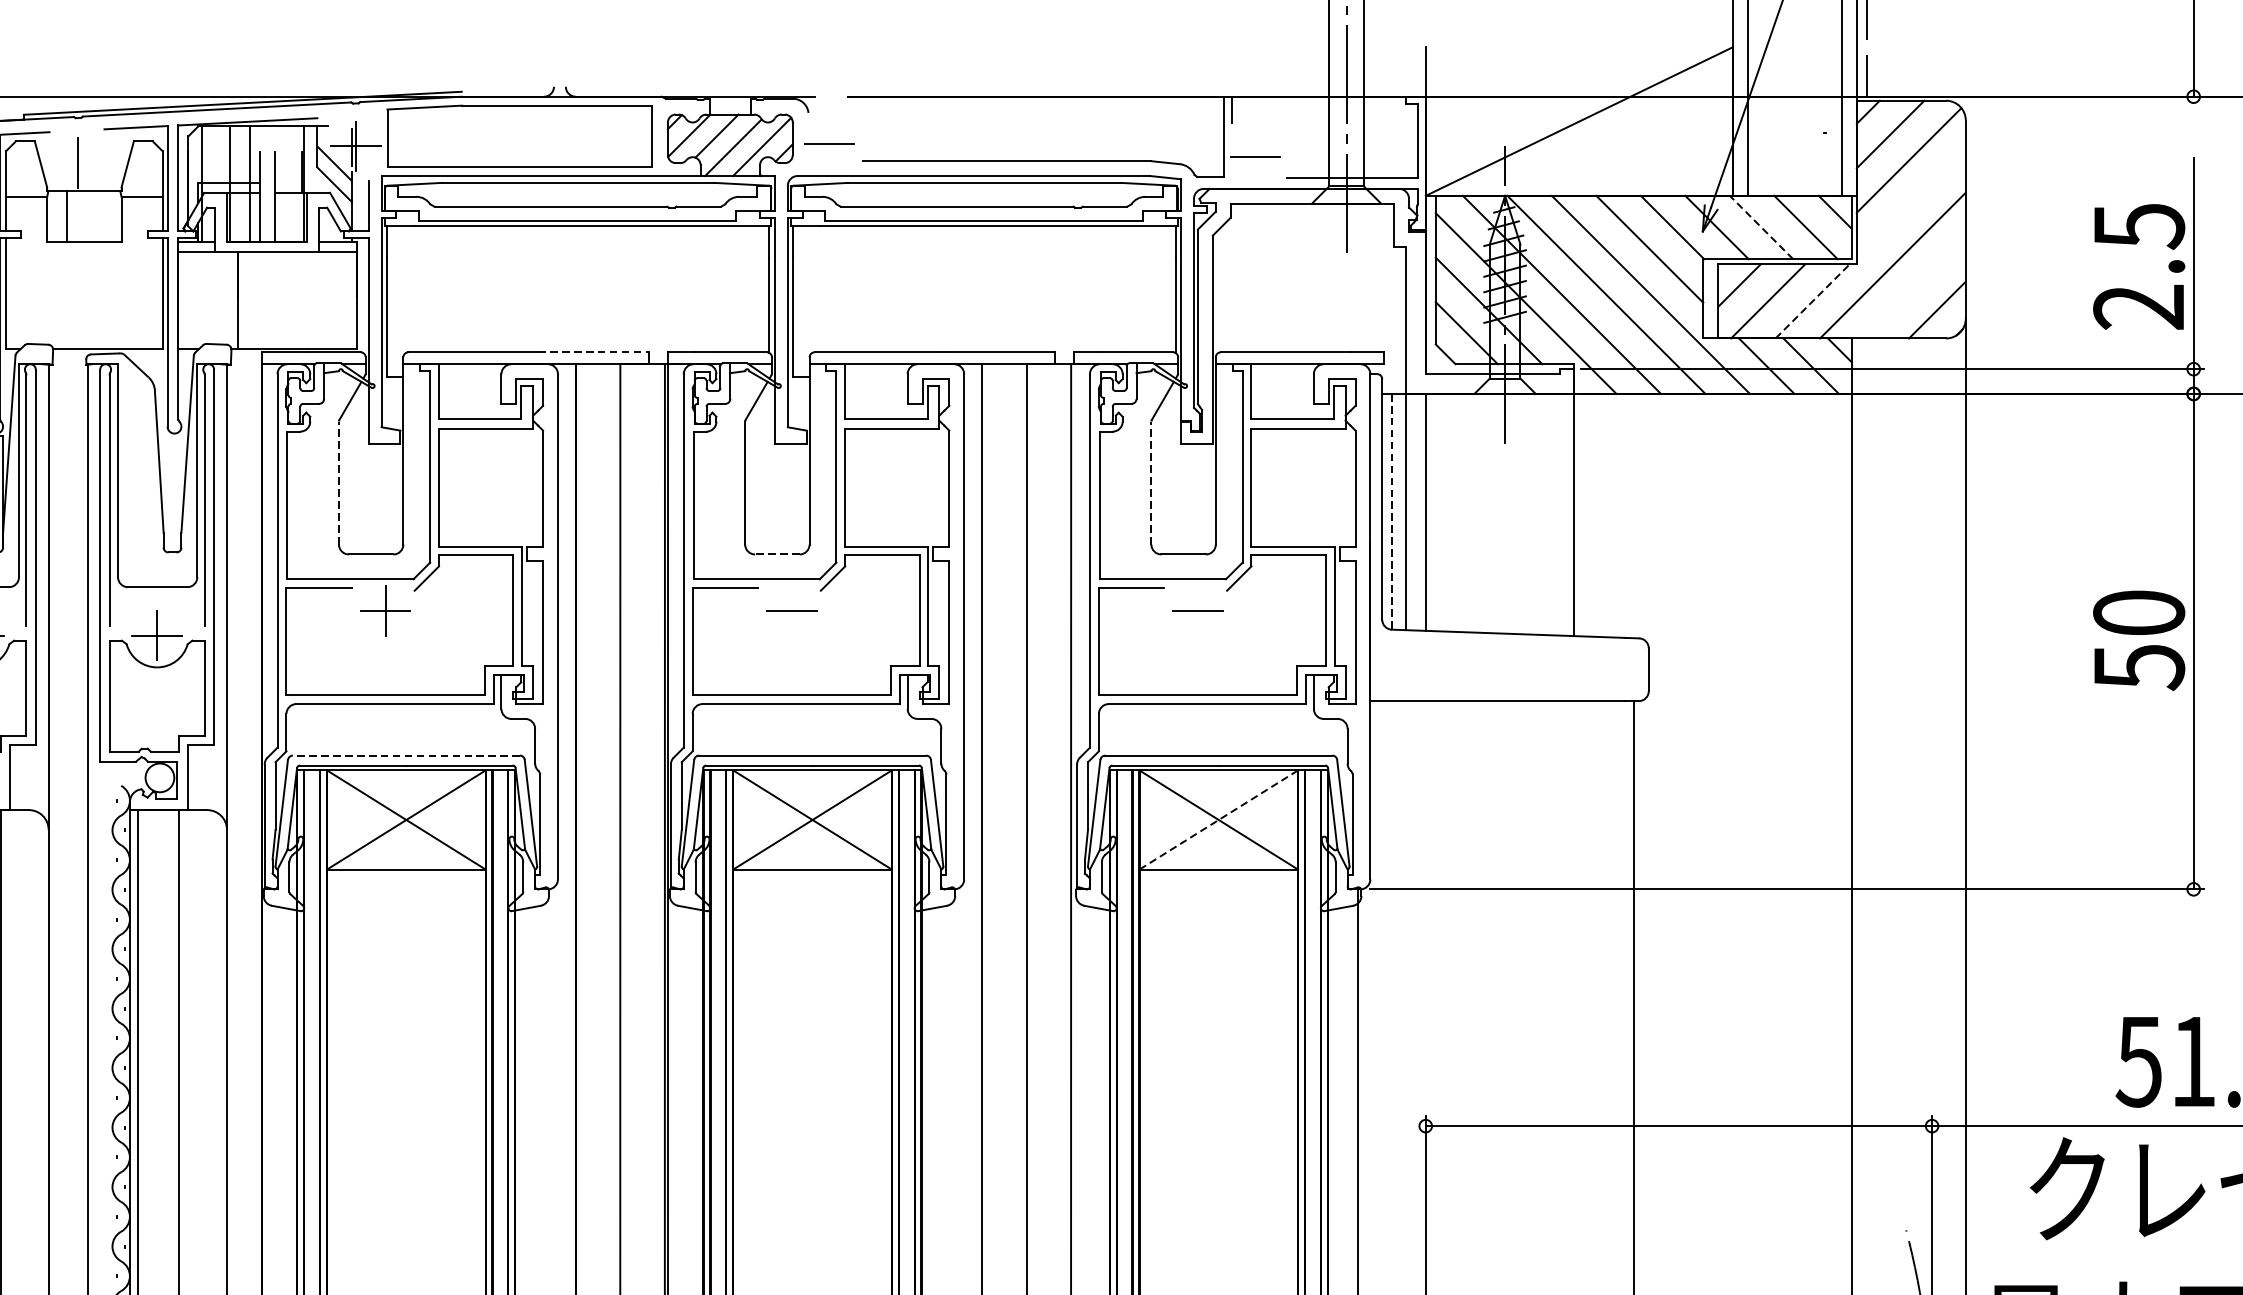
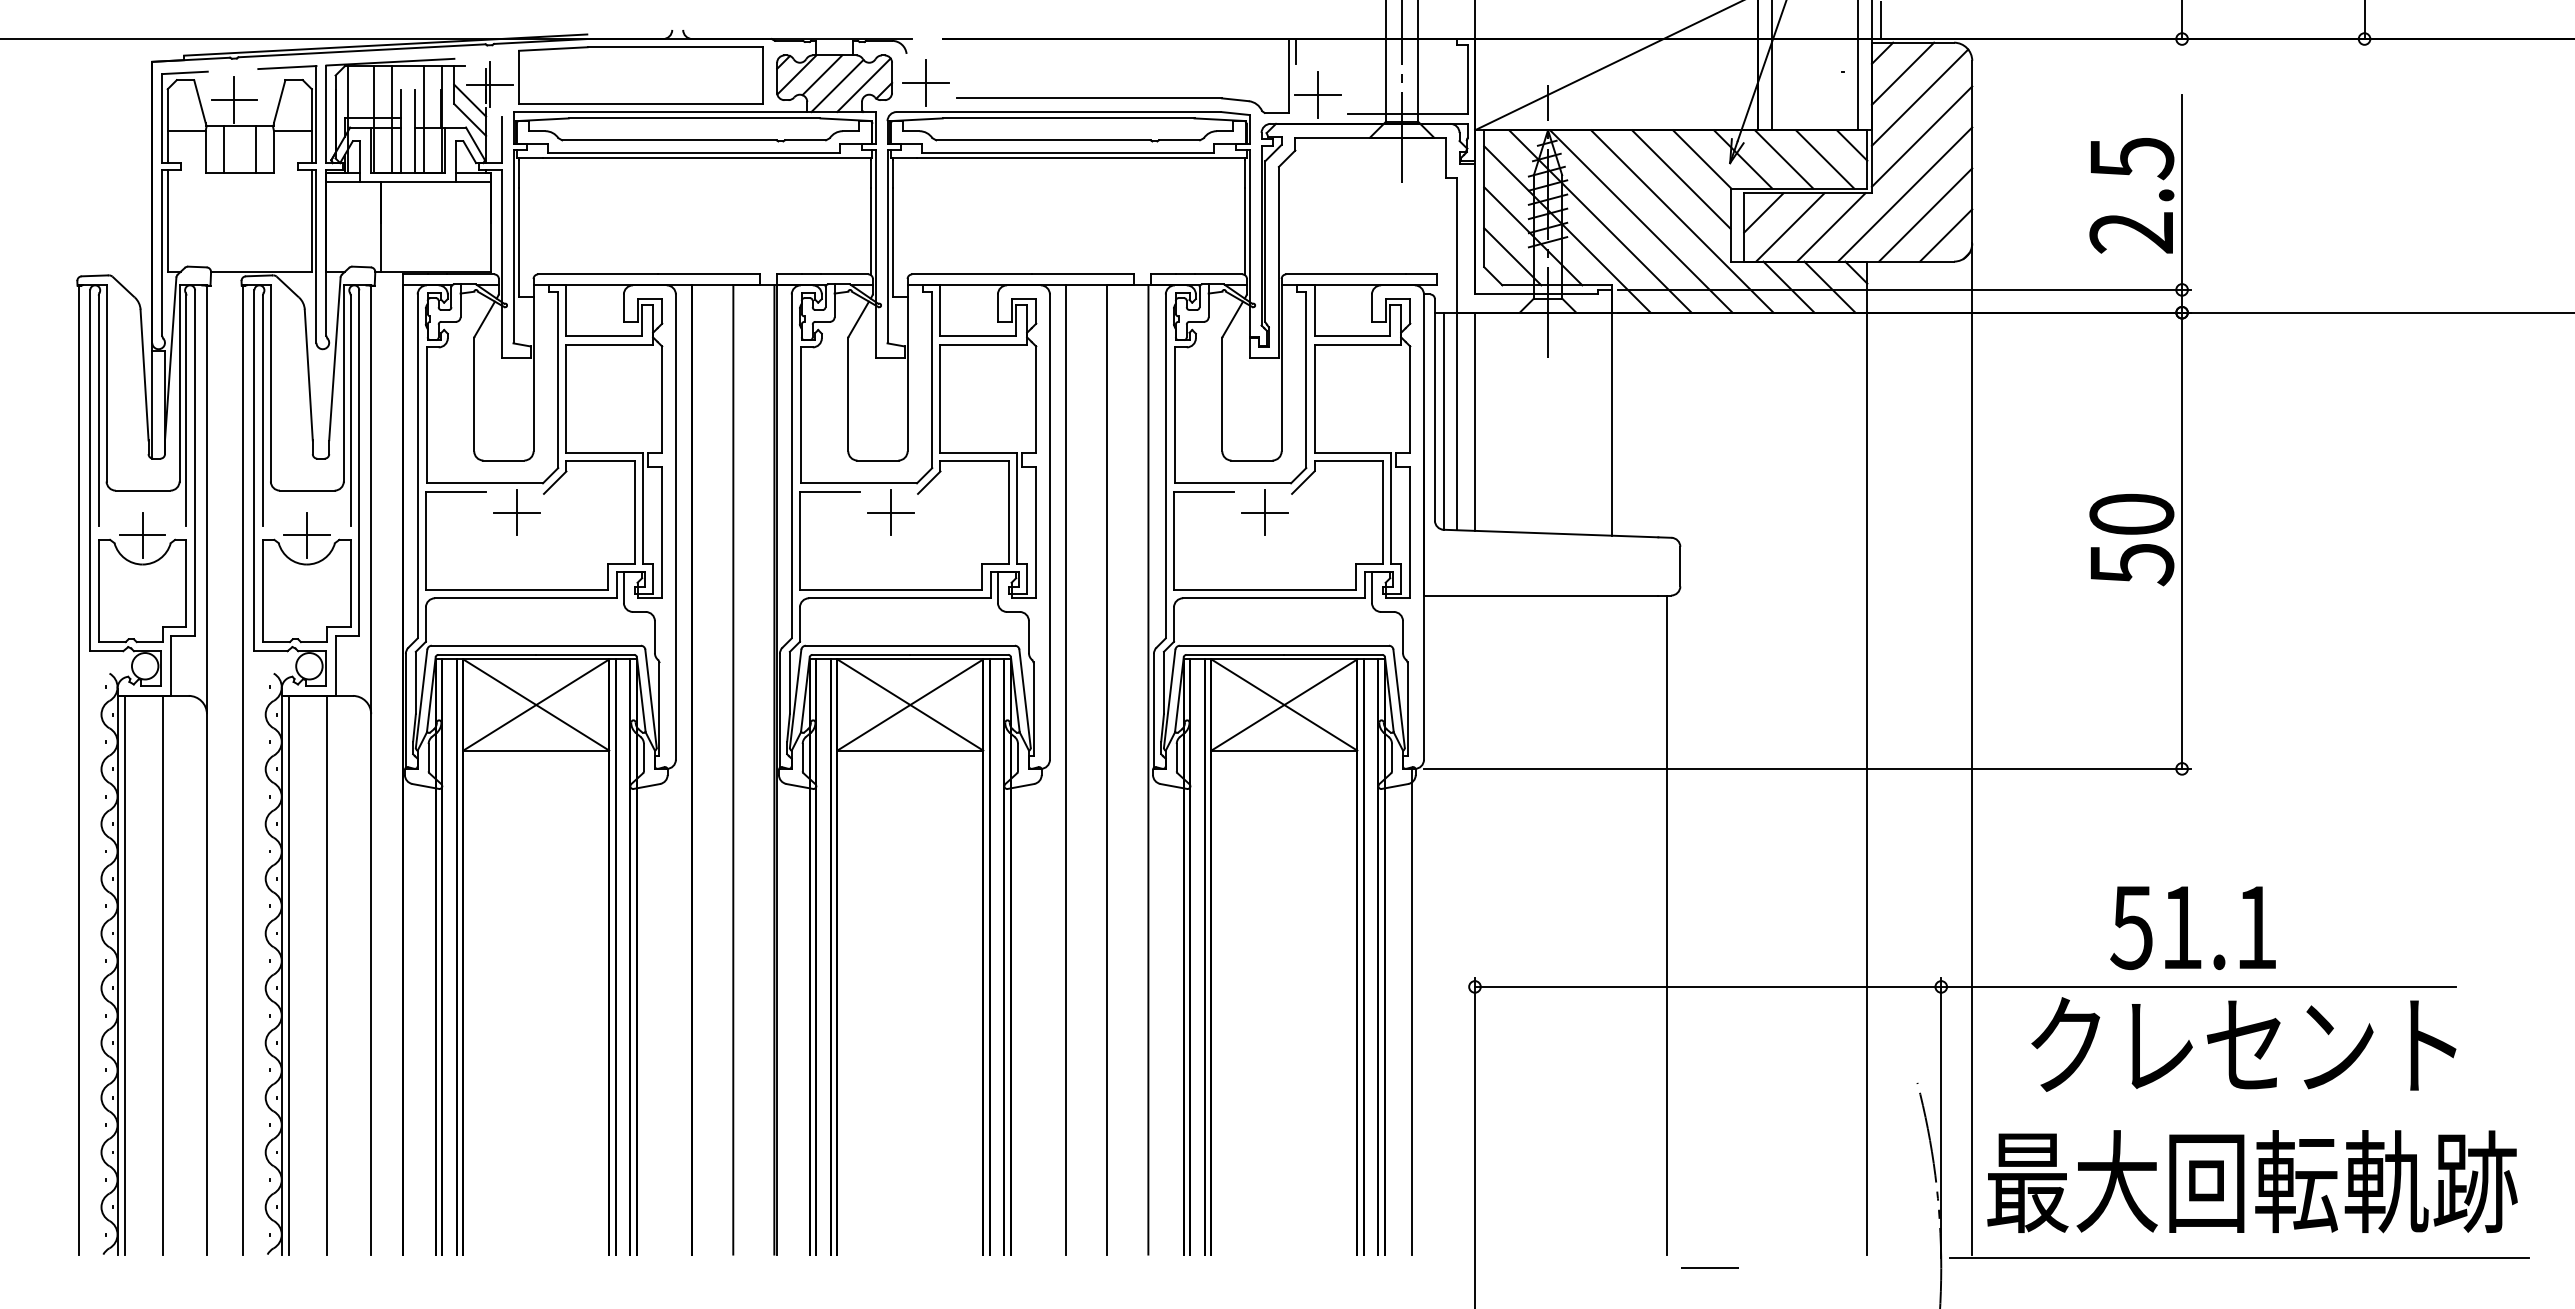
line: (829, 143) -> (925, 82), added
line: (1255, 156) -> (1318, 94), added
line: (78, 163) -> (234, 100), added
line: (284, 184) -> (424, 119), added
line: (1910, 202) -> (1921, 136), added
line: (101, 216) -> (255, 149), added
line: (1760, 227) -> (1783, 159), dashed -> solid
line: (1915, 287) -> (1925, 214), added
line: (1812, 301) -> (1831, 227), dashed -> solid
line: (594, 352) -> (709, 274), dashed -> solid
line: (339, 482) -> (474, 394), dashed -> solid
line: (1151, 482) -> (1222, 394), dashed -> solid
line: (1392, 512) -> (1444, 421), dashed -> solid
line: (776, 554) -> (877, 460), dashed -> solid
line: (792, 610) -> (891, 512), added
line: (1198, 610) -> (1265, 512), added
line: (406, 755) -> (536, 645), dashed -> solid
line: (1217, 820) -> (1283, 705), dashed -> solid

